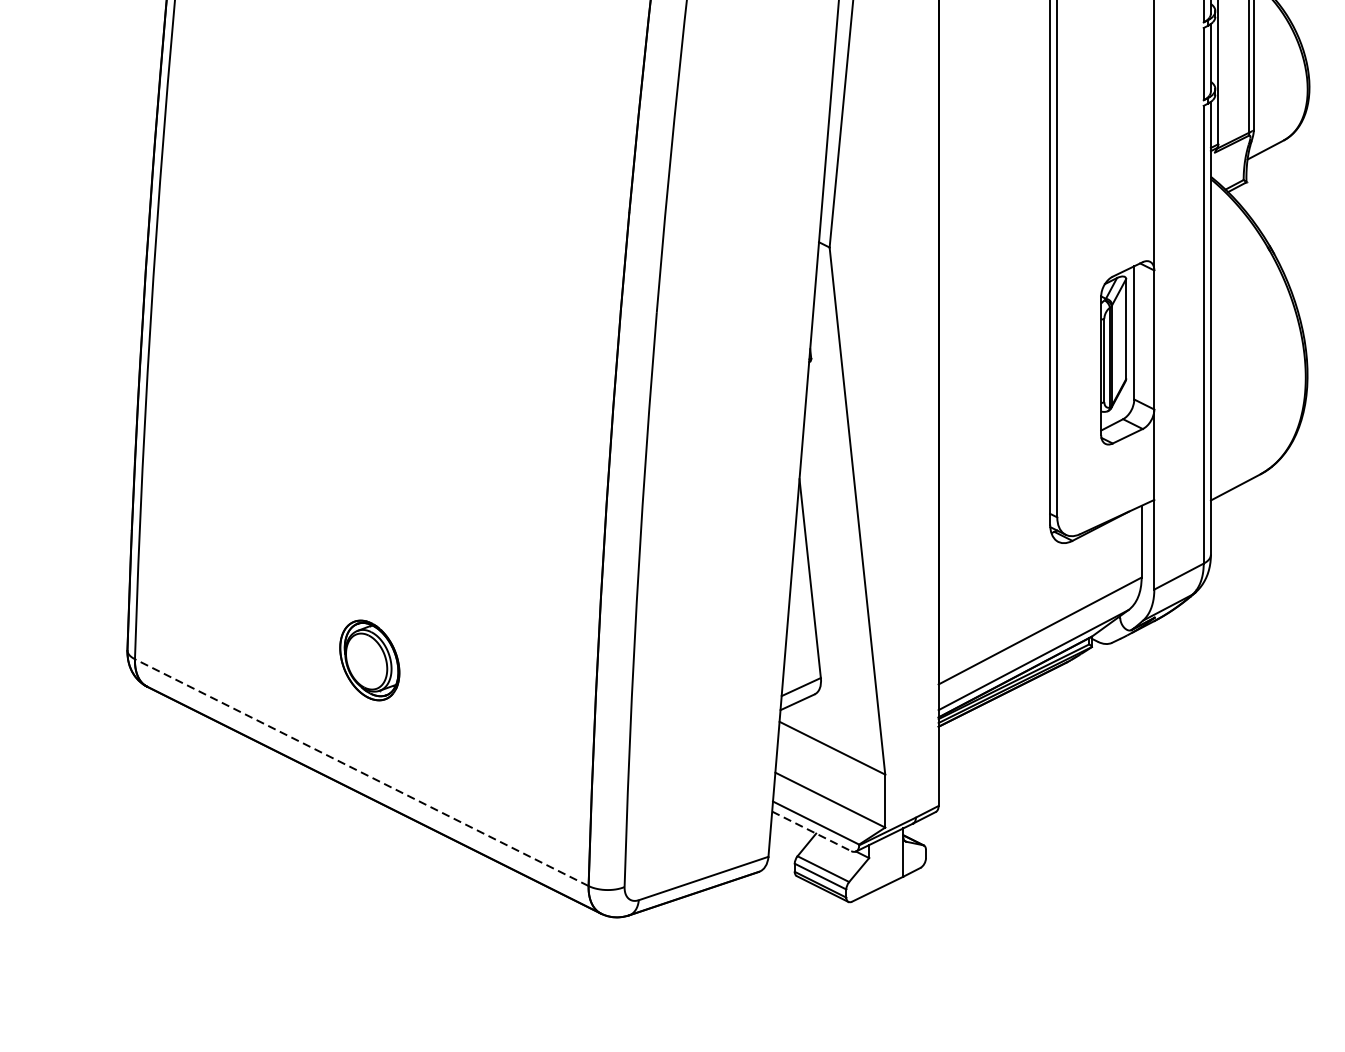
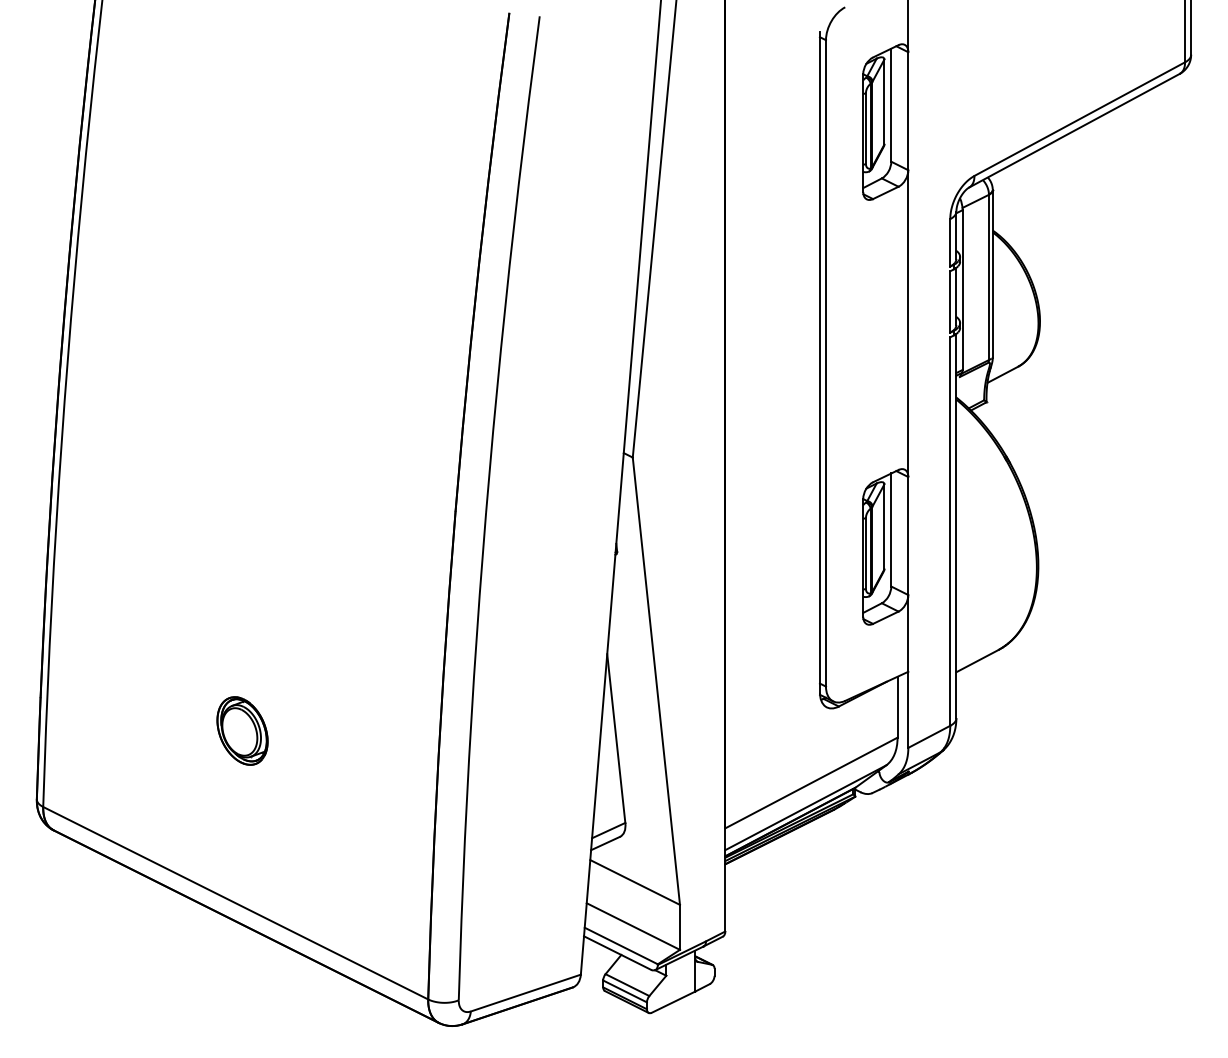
part: (369, 659) -> (242, 730), moved
line: (361, 772) -> (235, 903), dashed -> solid
line: (812, 831) -> (618, 953), dashed -> solid

